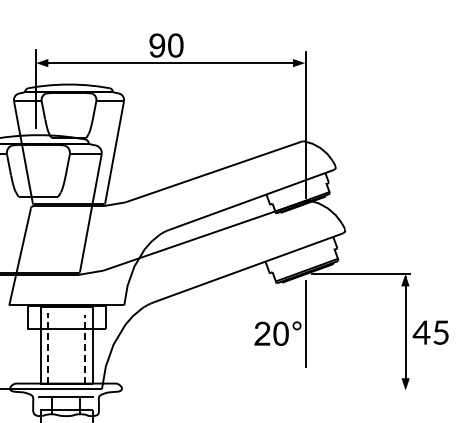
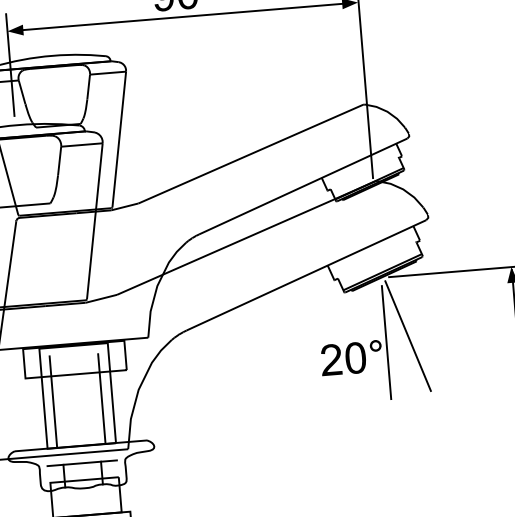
line: (322, 320) -> (408, 336), added
line: (47, 348) -> (52, 402), dashed -> solid
line: (85, 348) -> (102, 398), dashed -> solid

